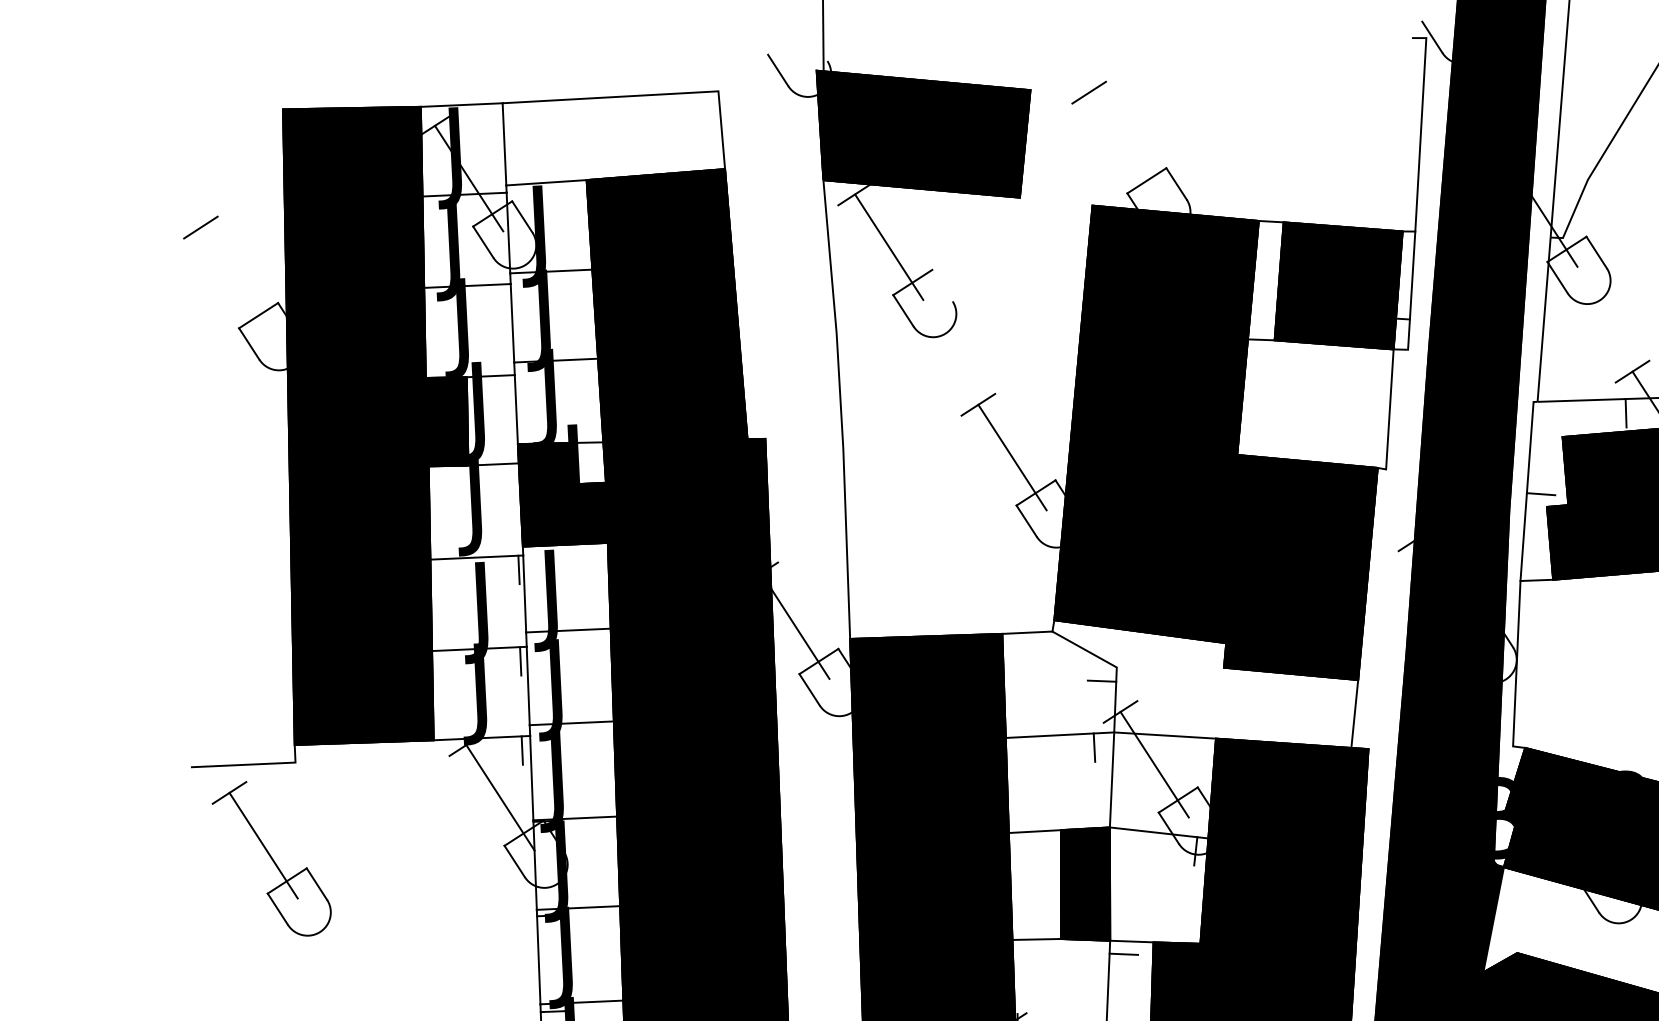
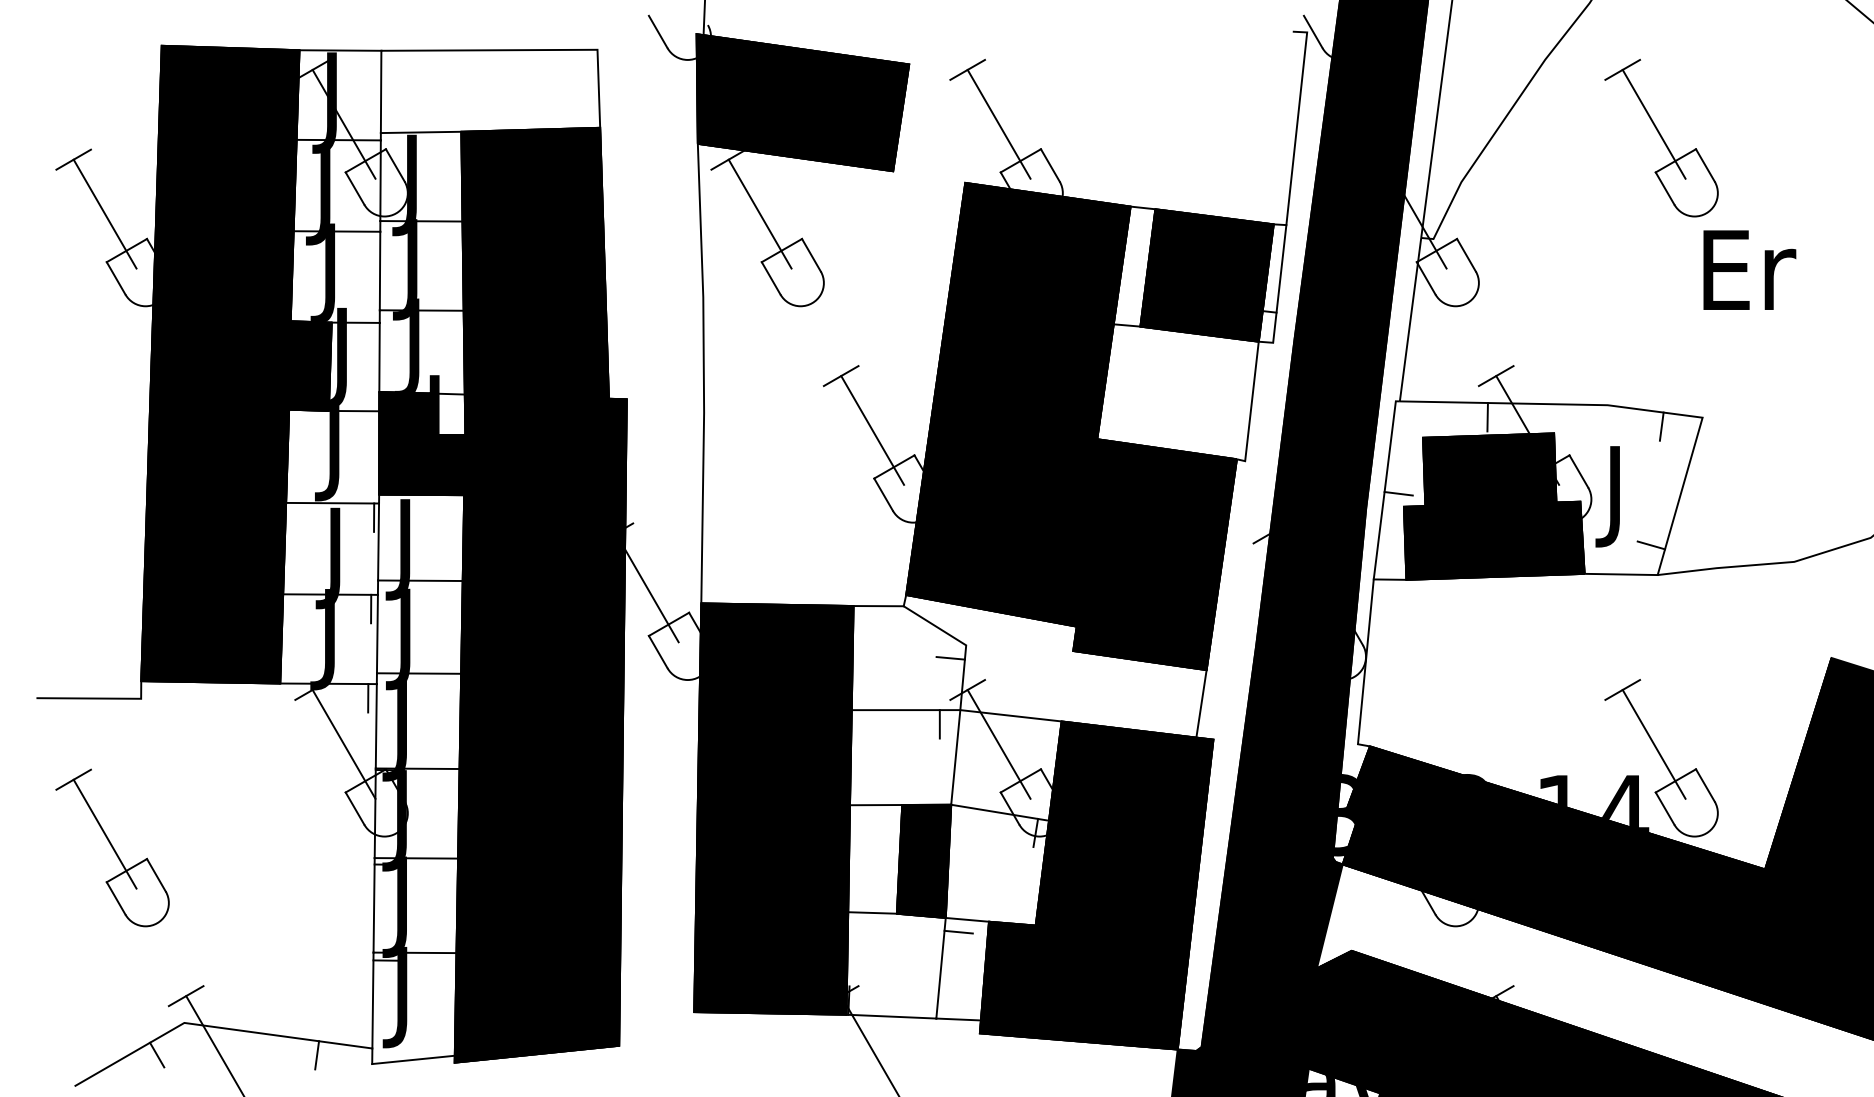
line: (1122, 144) -> (998, 123), added
line: (234, 279) -> (104, 213), added
line: (942, 284) -> (811, 254), added
part: (271, 858) -> (112, 847), moved

